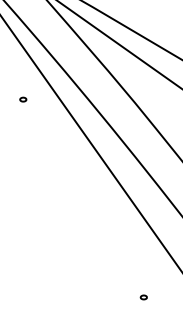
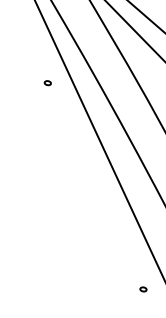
part: (23, 99) -> (48, 83), moved
part: (143, 297) -> (143, 289), moved

